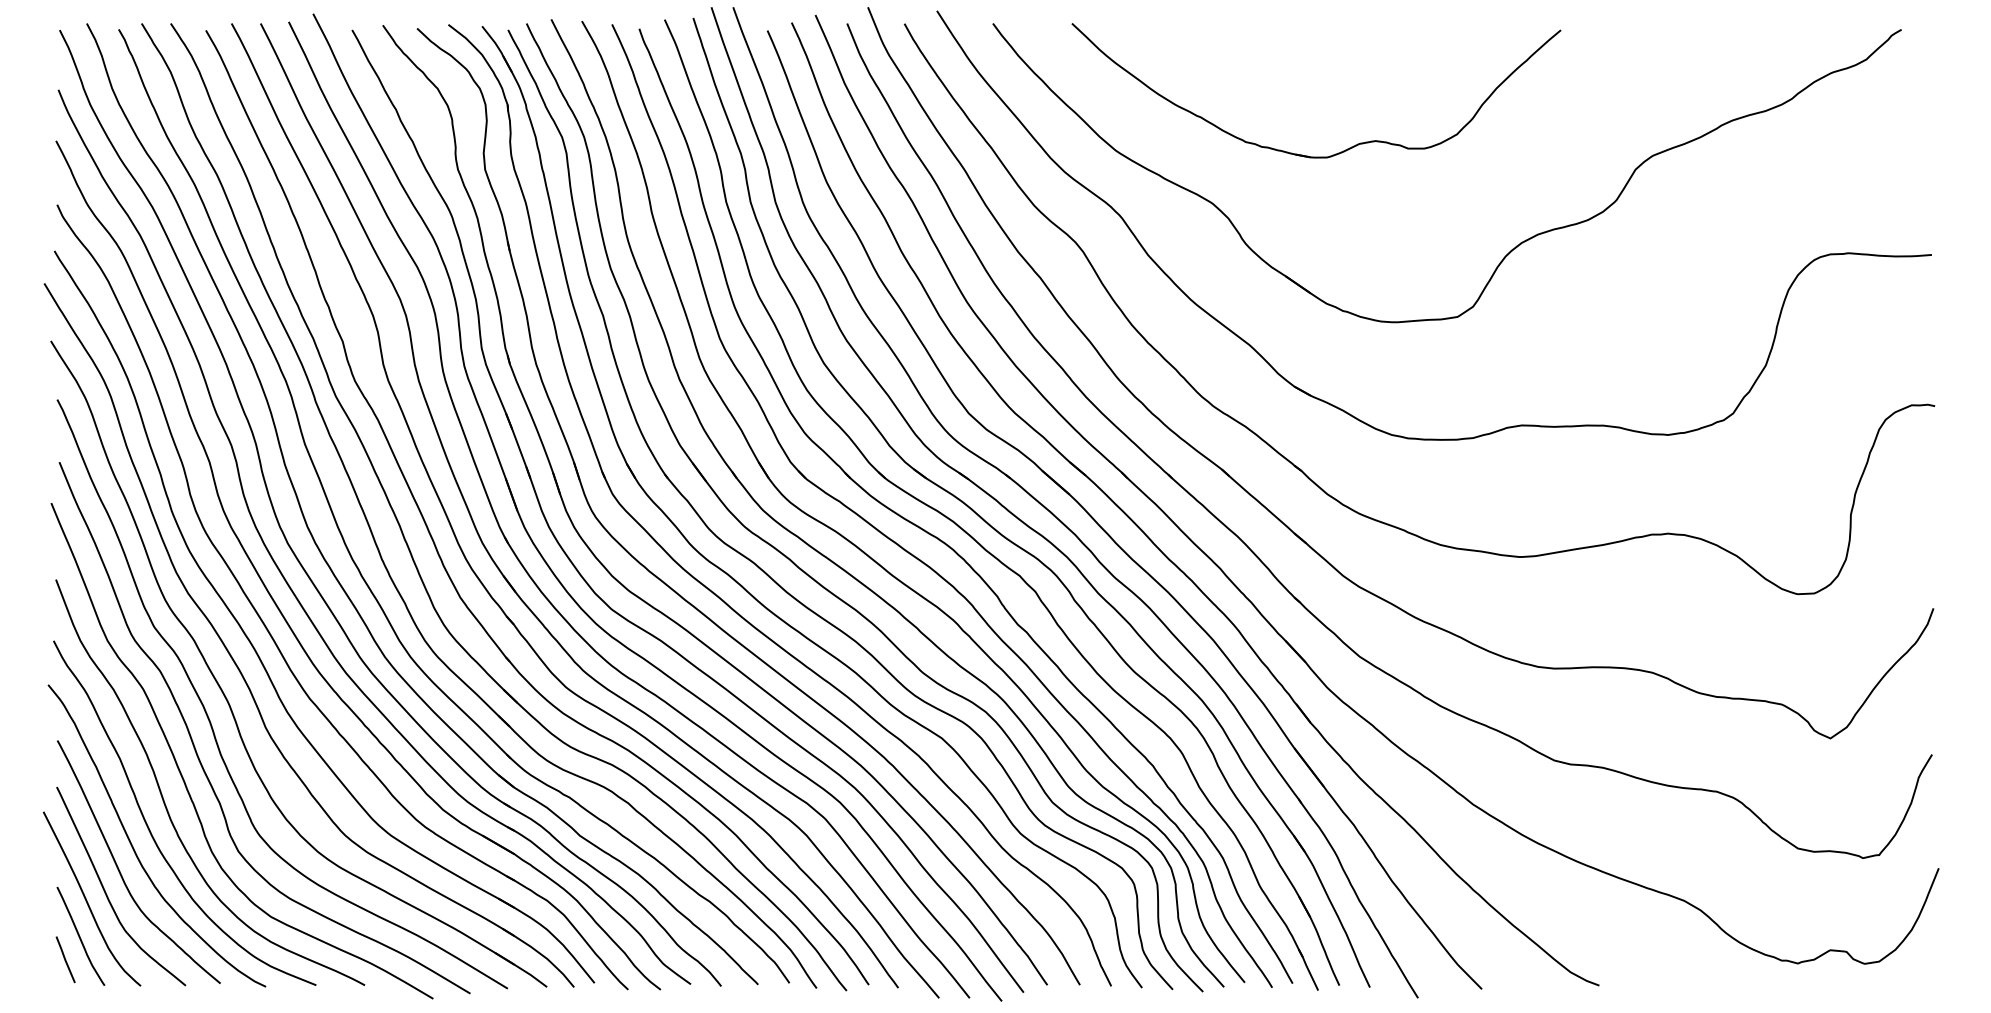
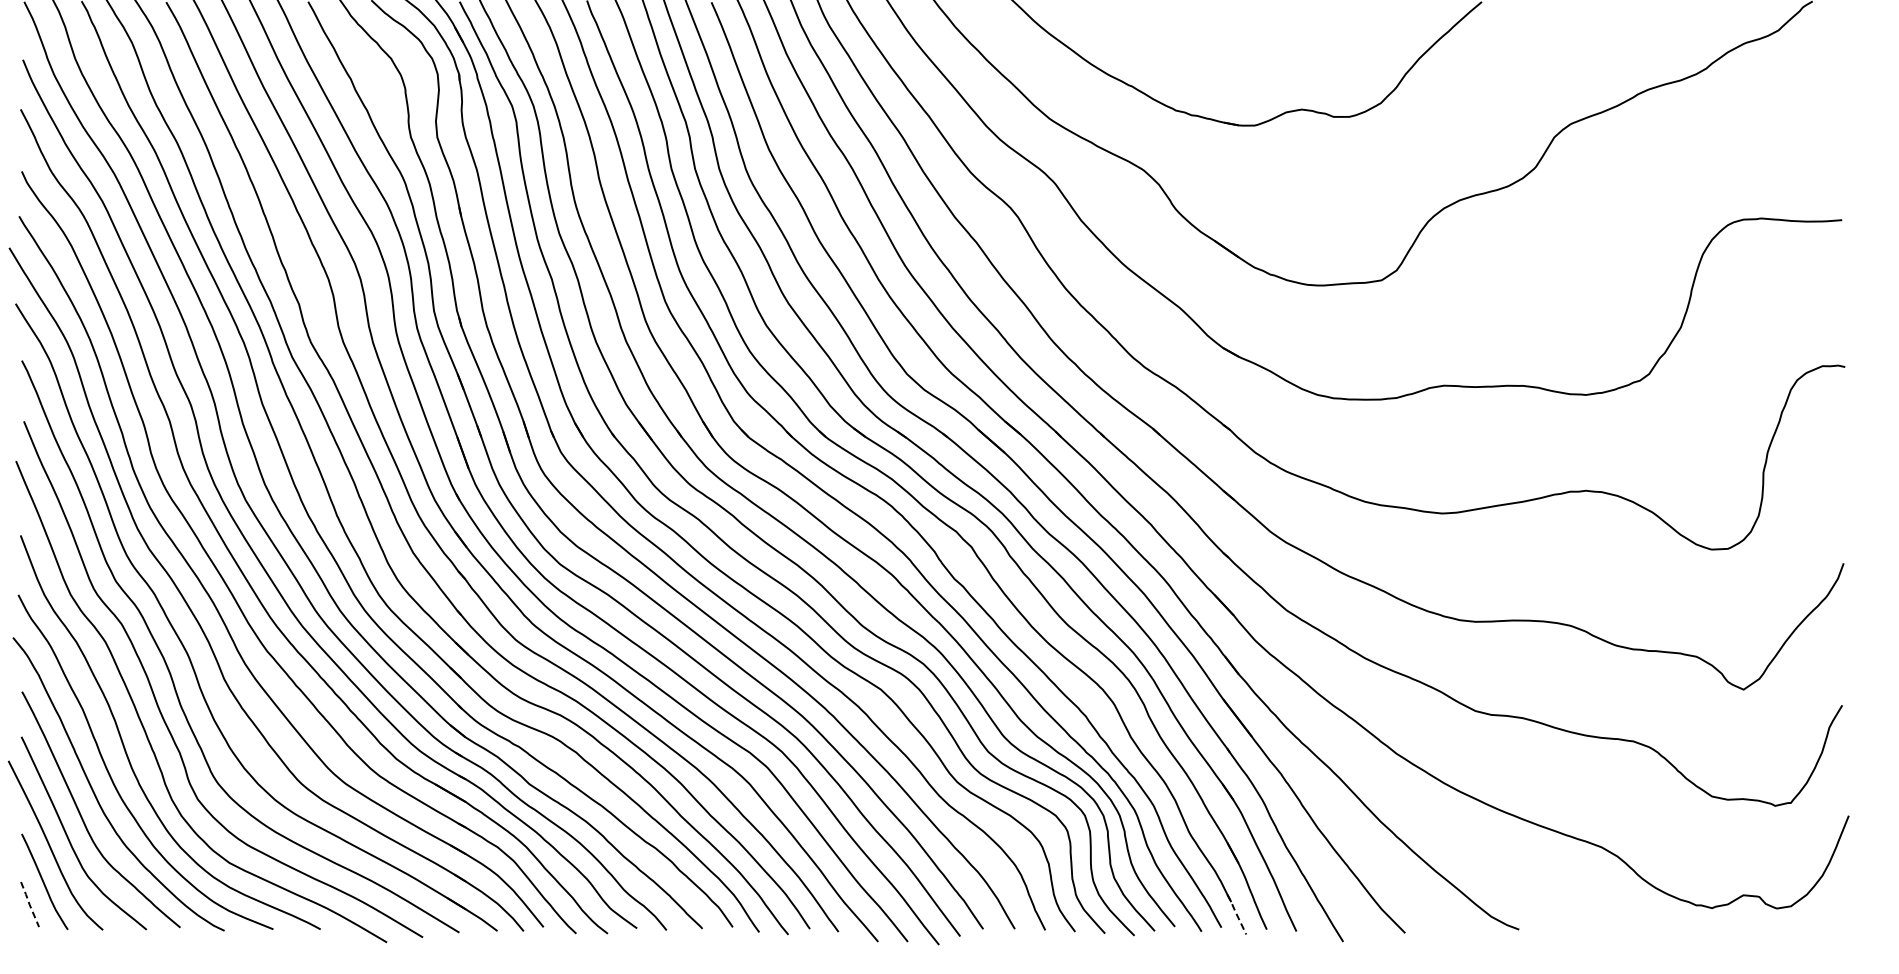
line: (65, 960) -> (29, 905), solid -> dashed
line: (1308, 969) -> (1236, 913), solid -> dashed

